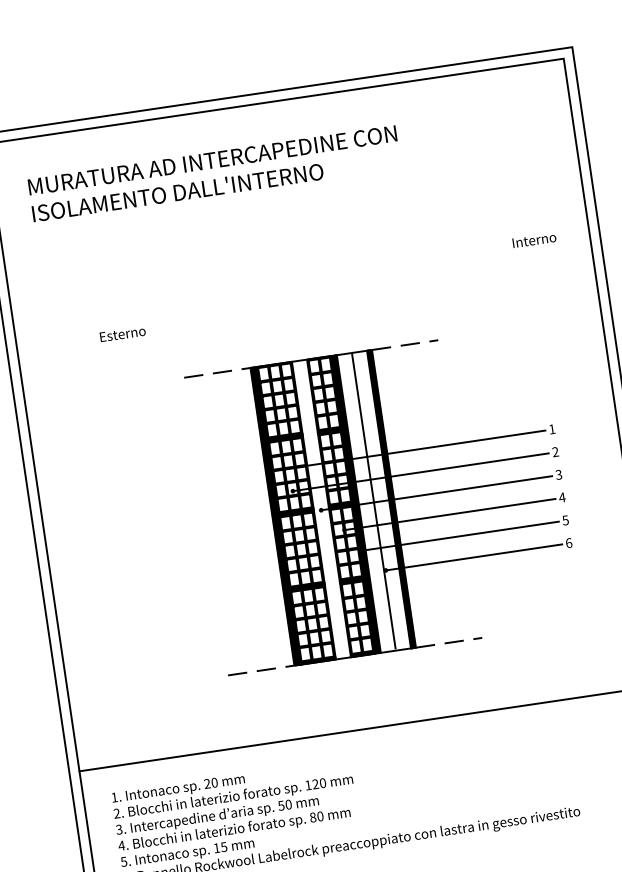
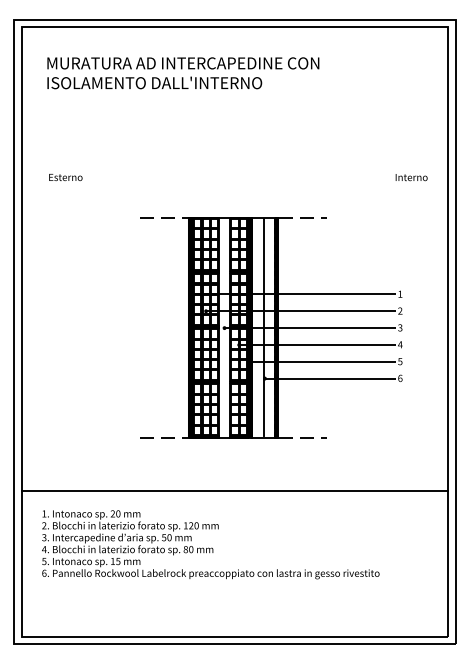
text: (534, 240) -> (411, 177), moved
text: (122, 334) -> (65, 177), moved

